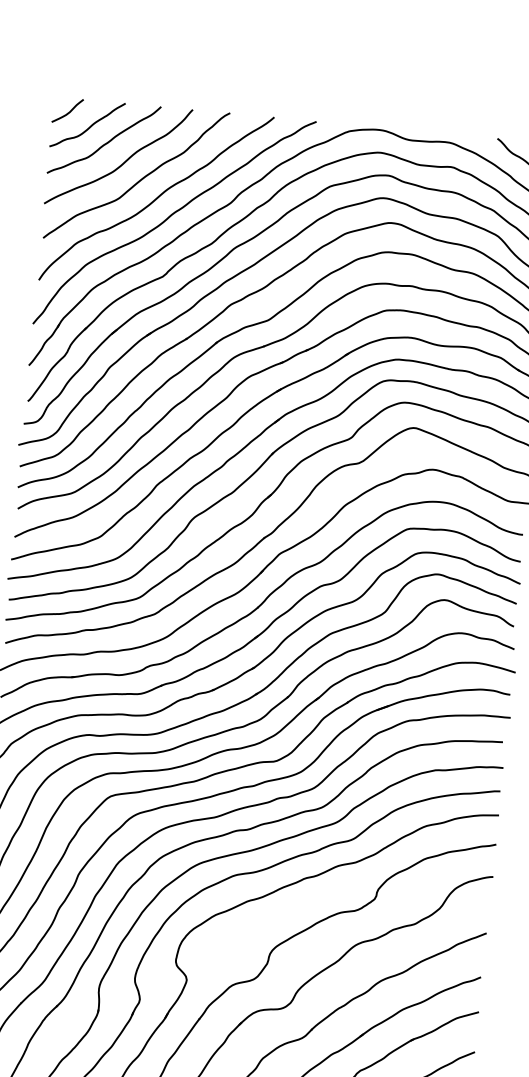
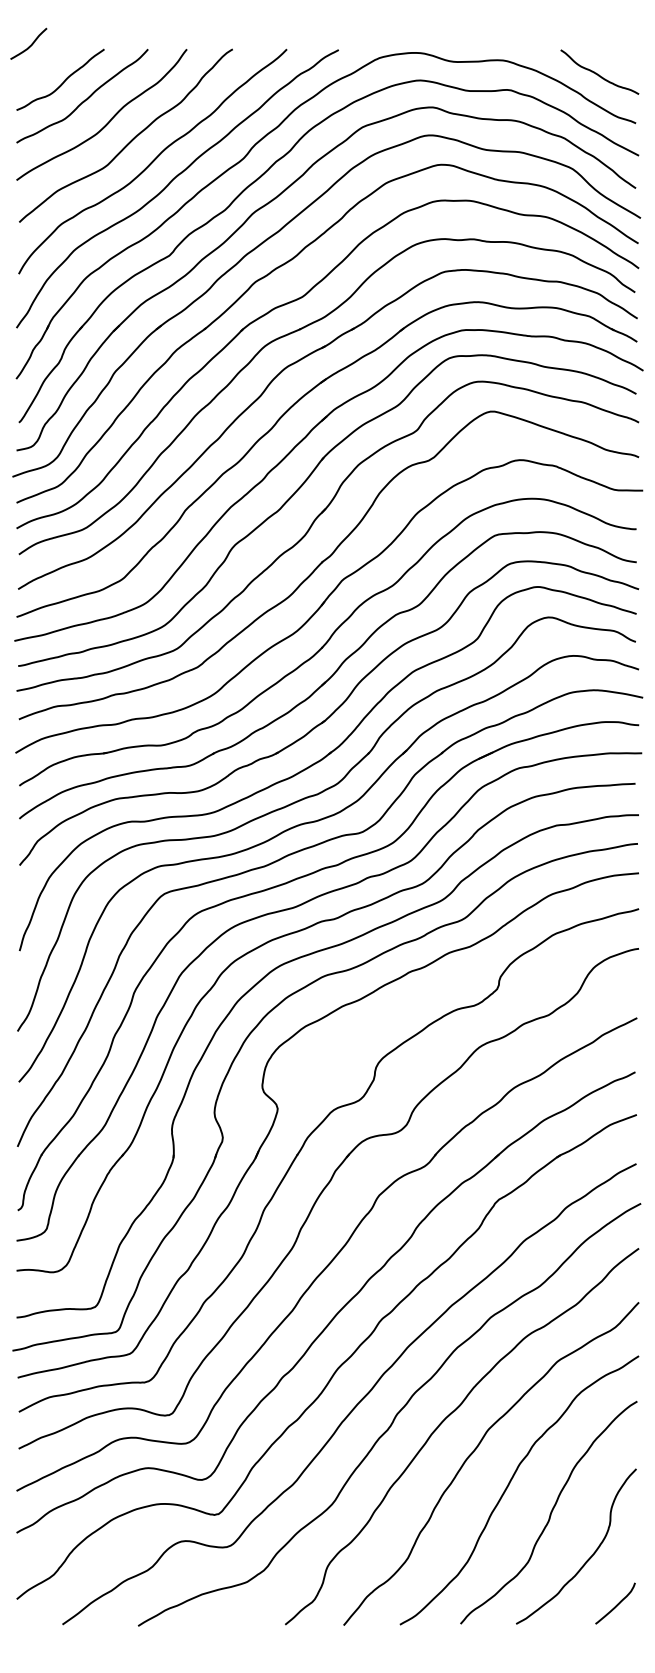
curve: (69, 111) -> (30, 44), moved

